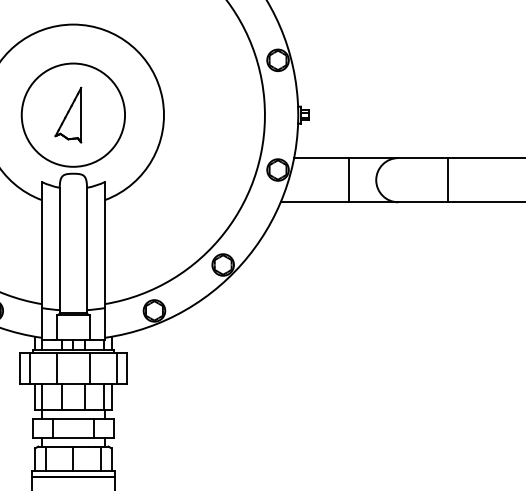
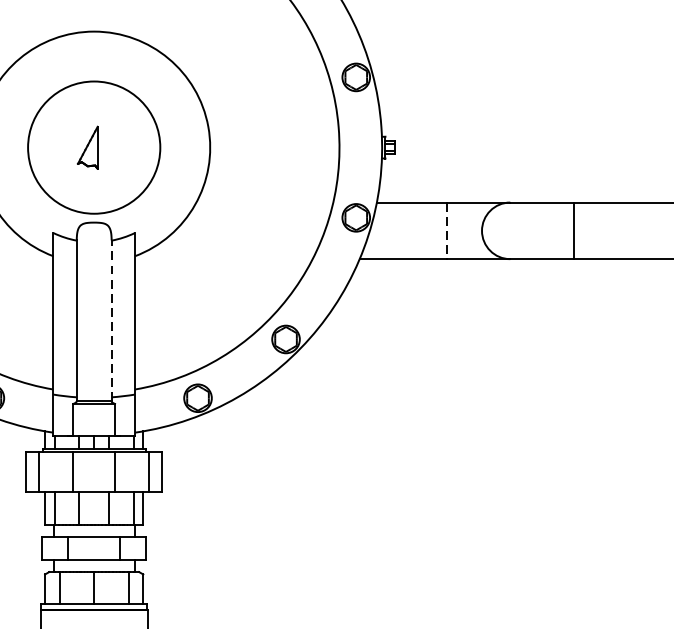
part: (68, 115) -> (87, 148), size x0.6
line: (348, 180) -> (446, 231), solid -> dashed
line: (87, 250) -> (112, 320), solid -> dashed

